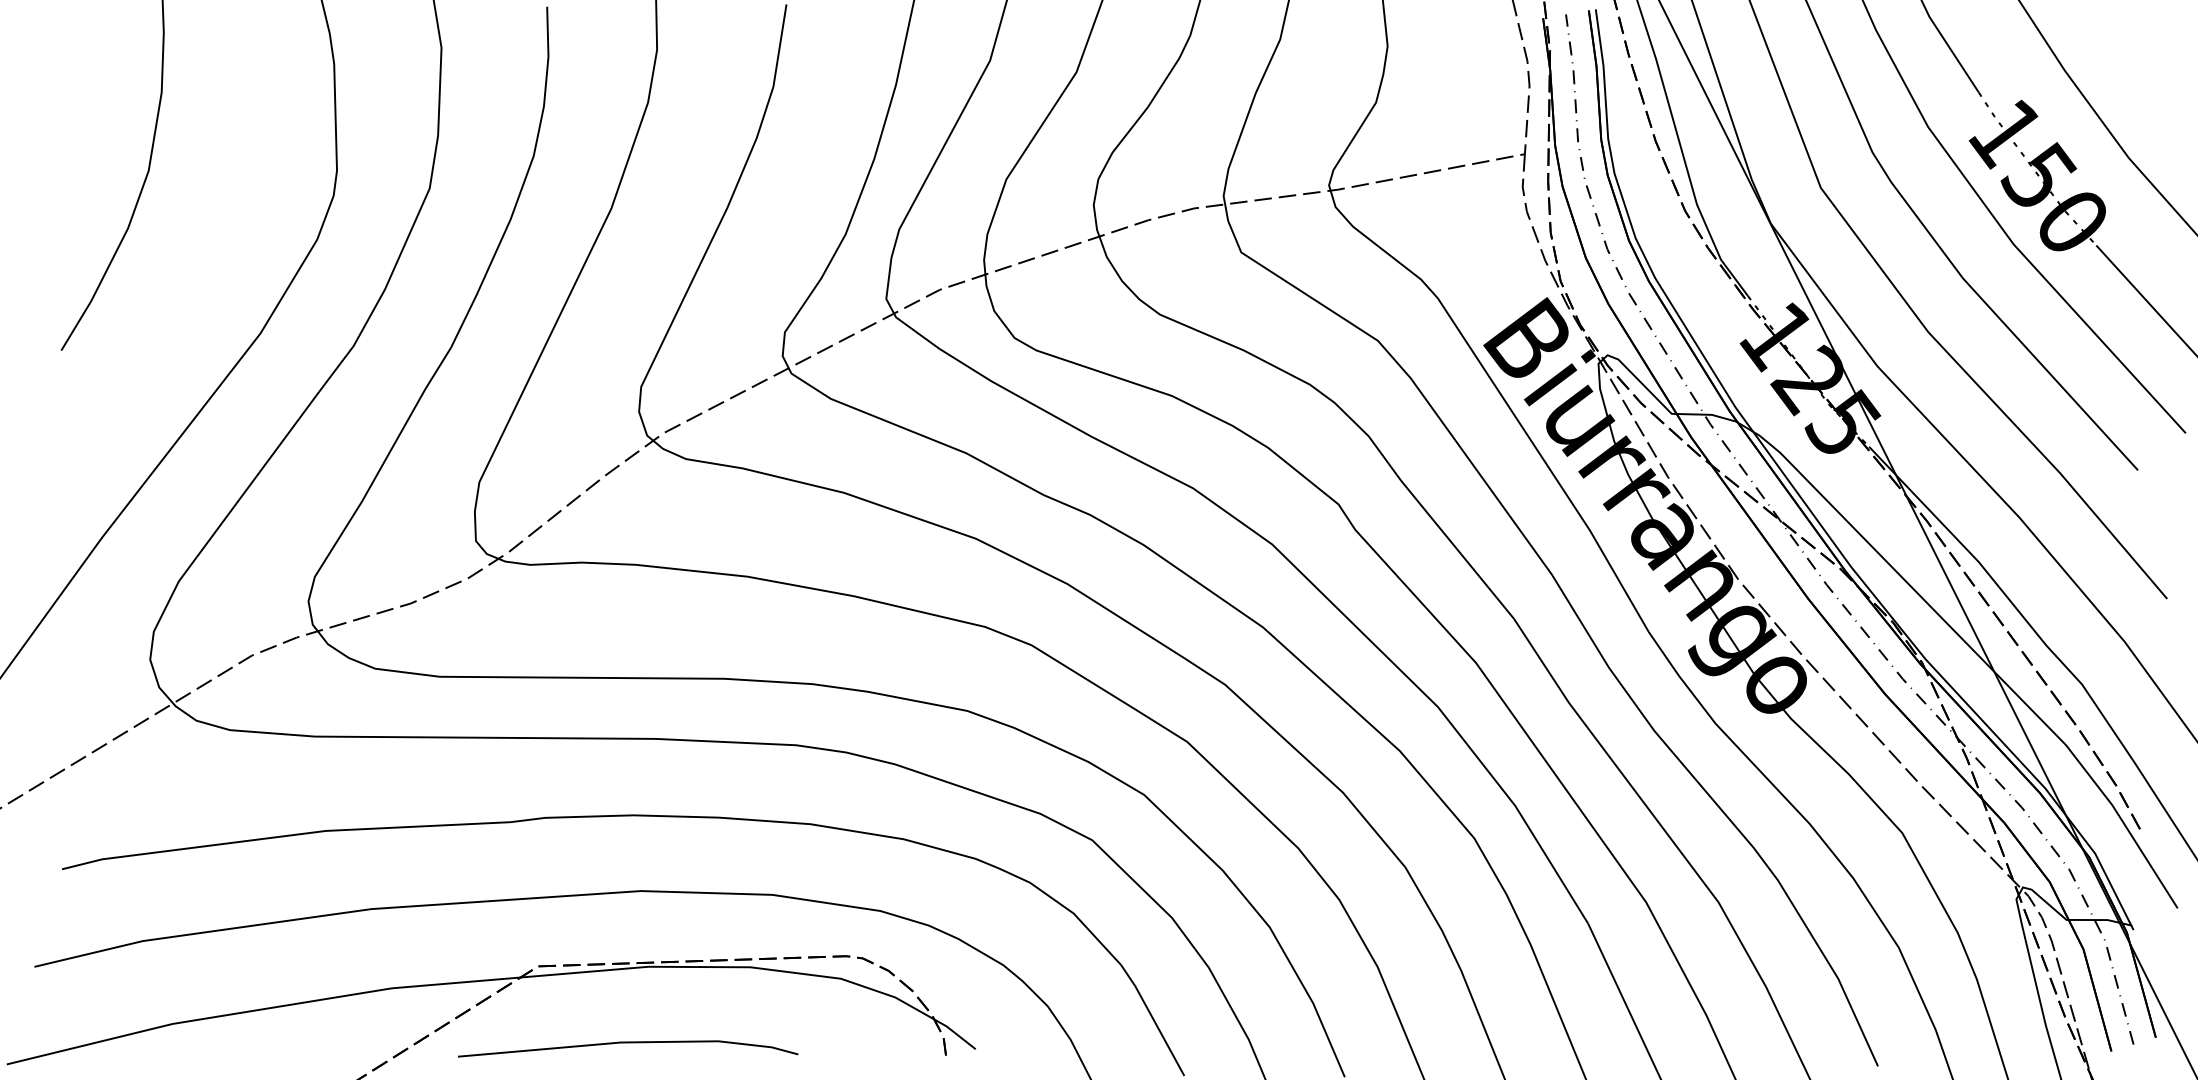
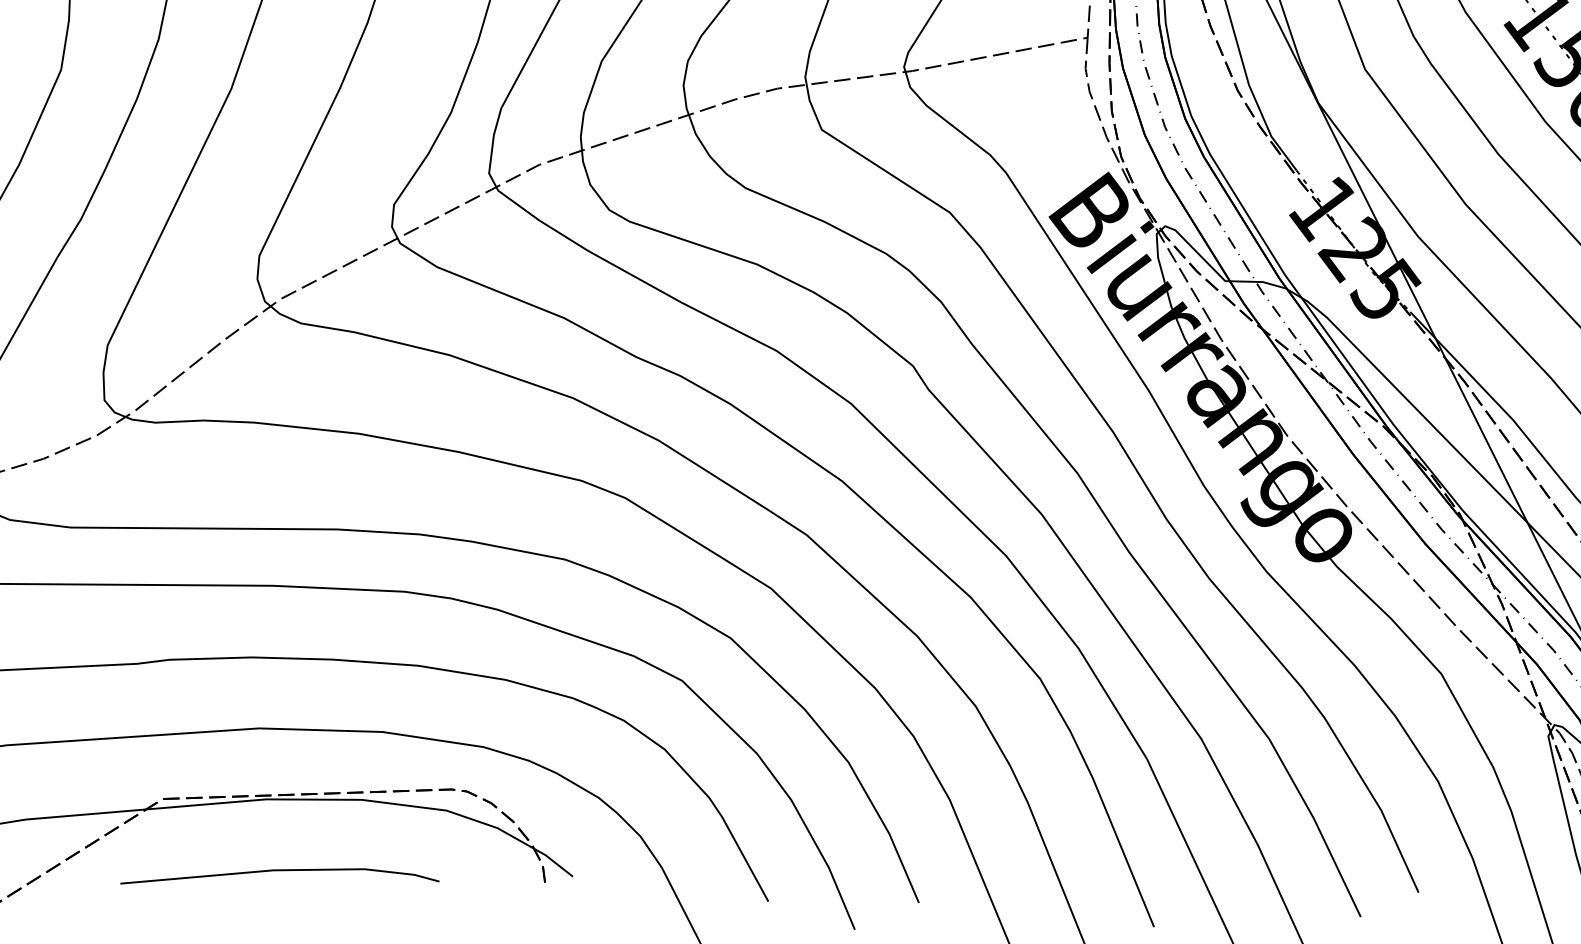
line: (628, 1043) -> (280, 871), moved

